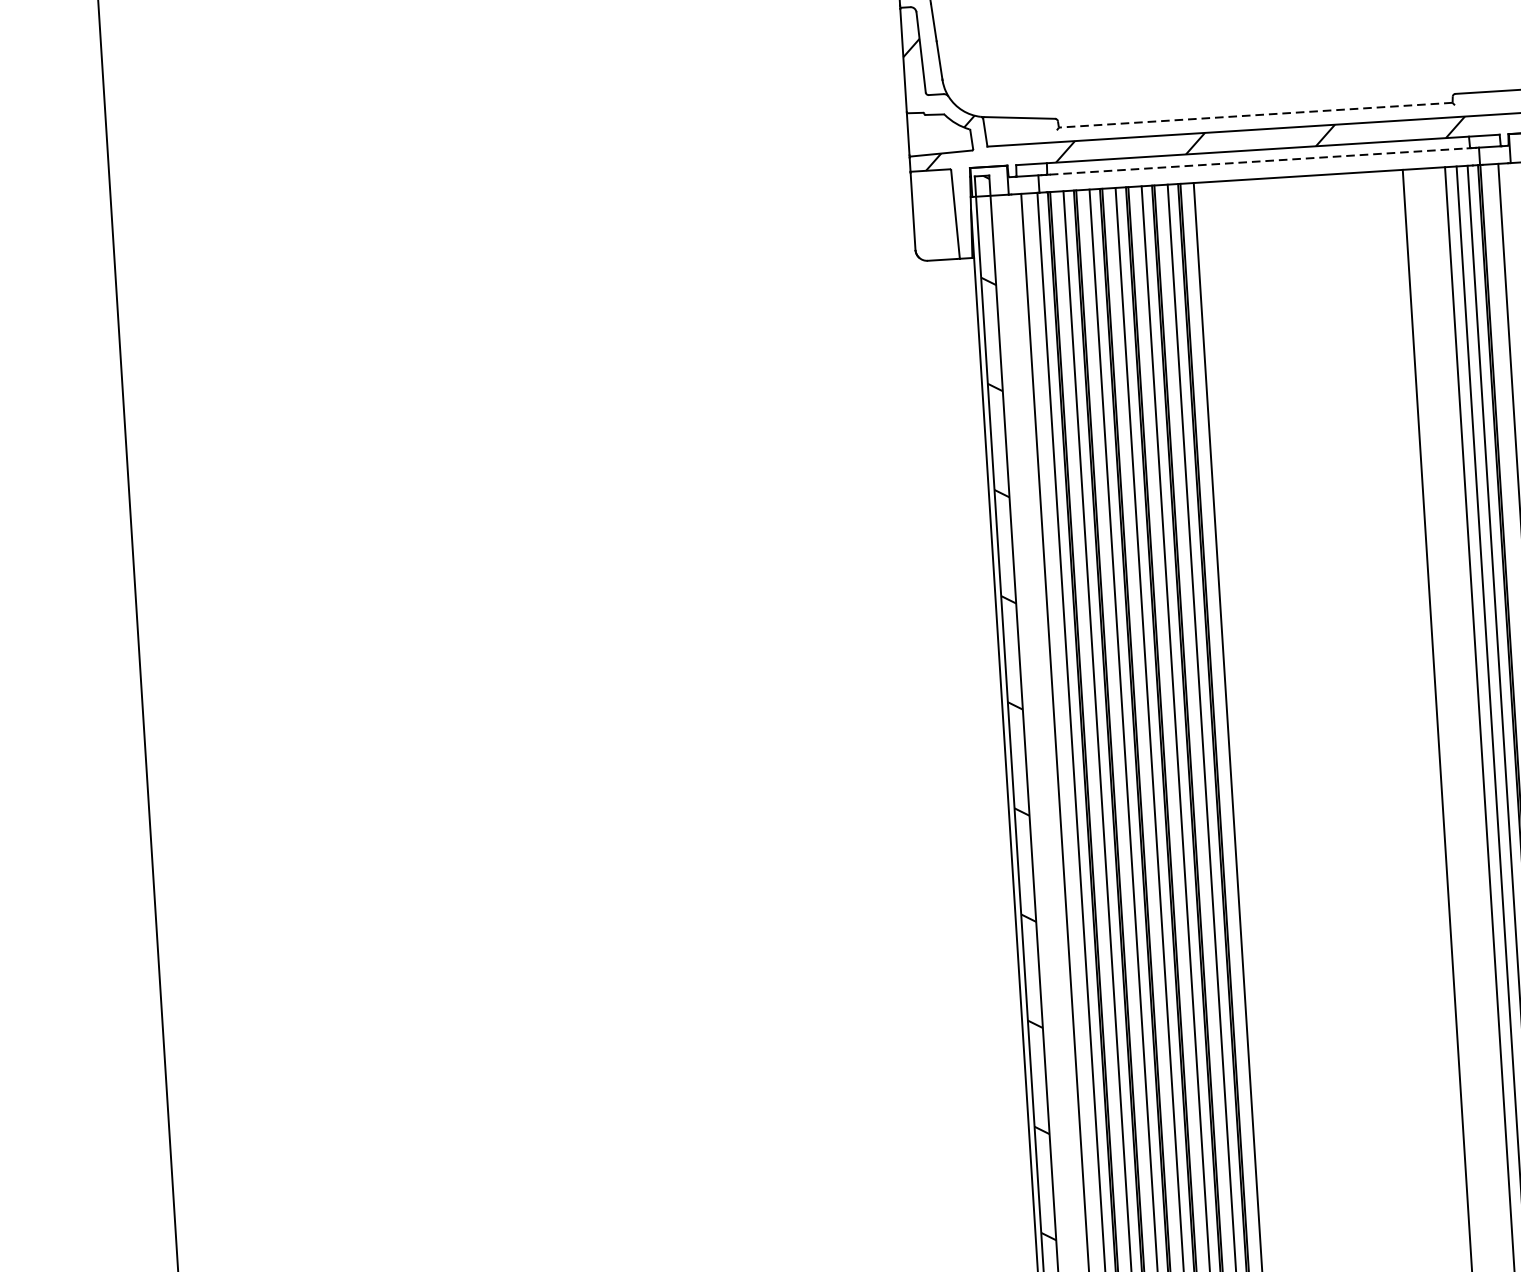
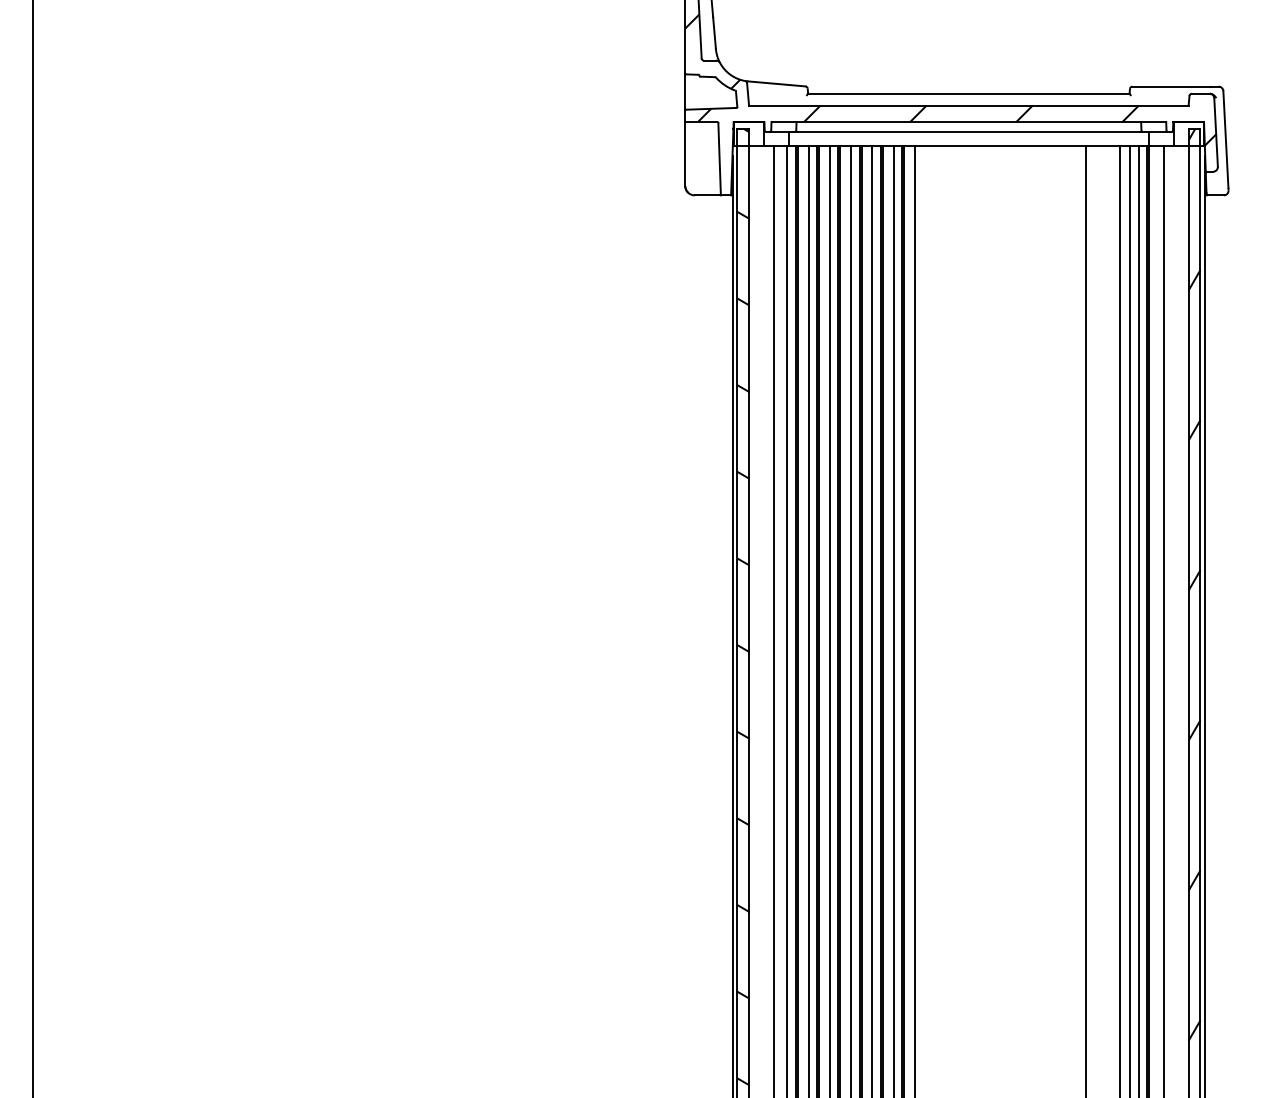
line: (1255, 114) -> (968, 93), dashed -> solid
line: (1258, 161) -> (968, 131), dashed -> solid

